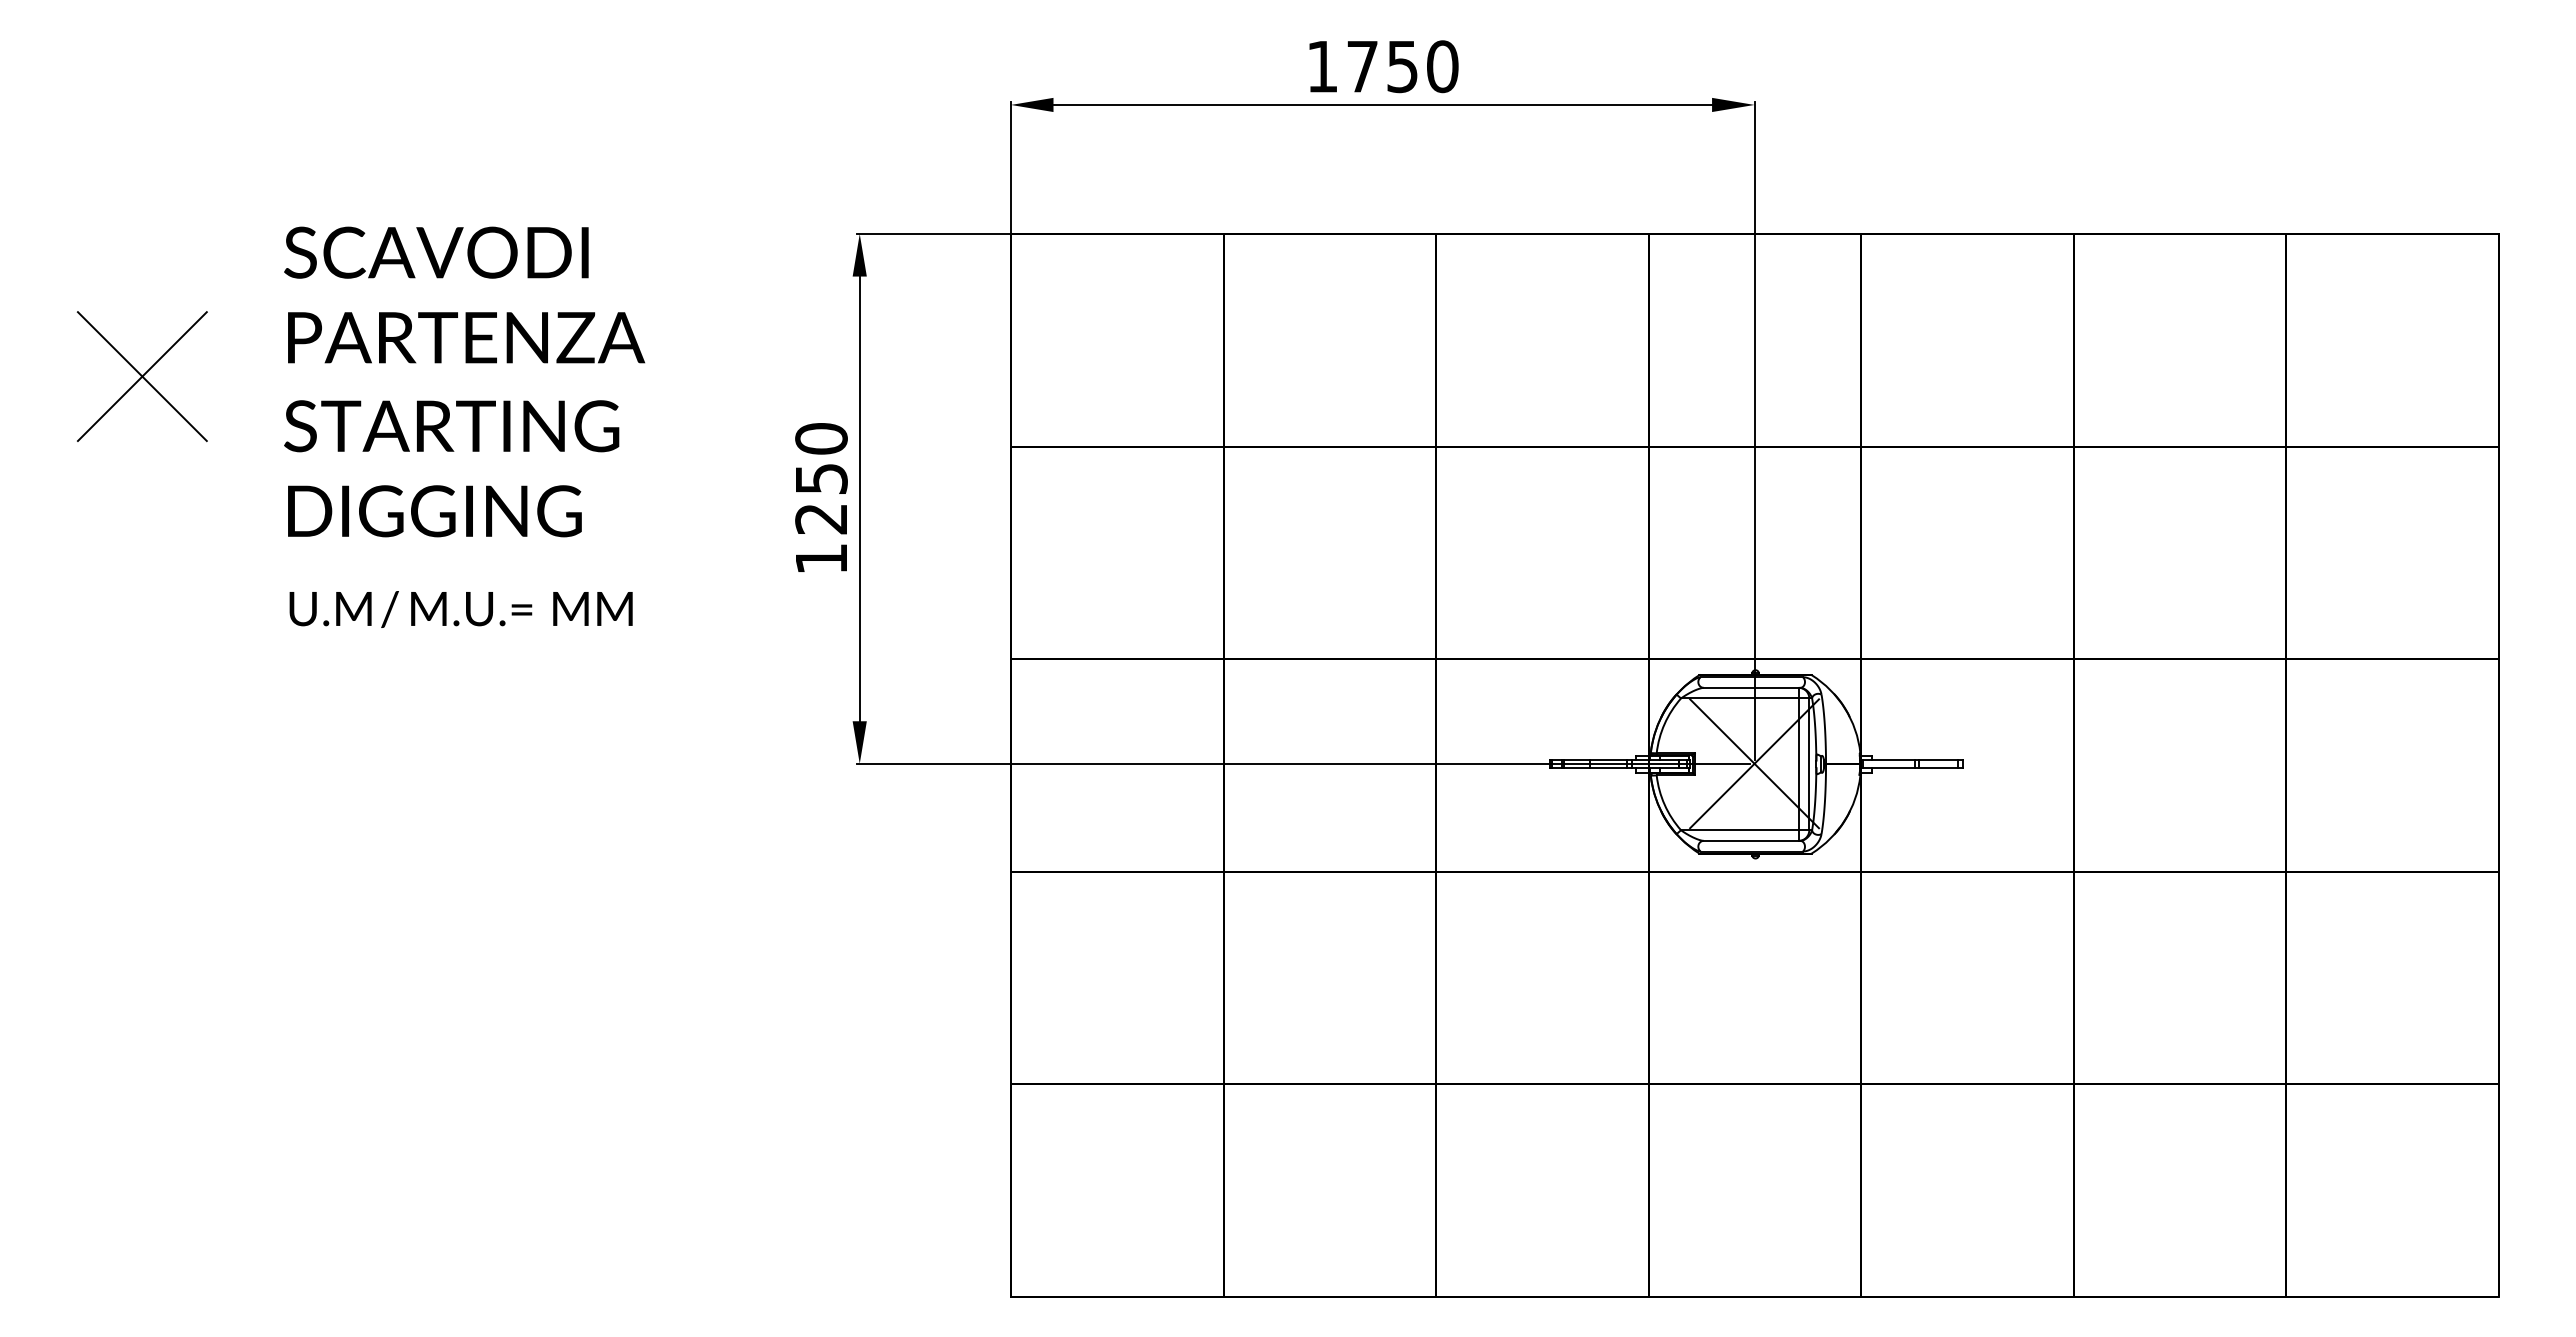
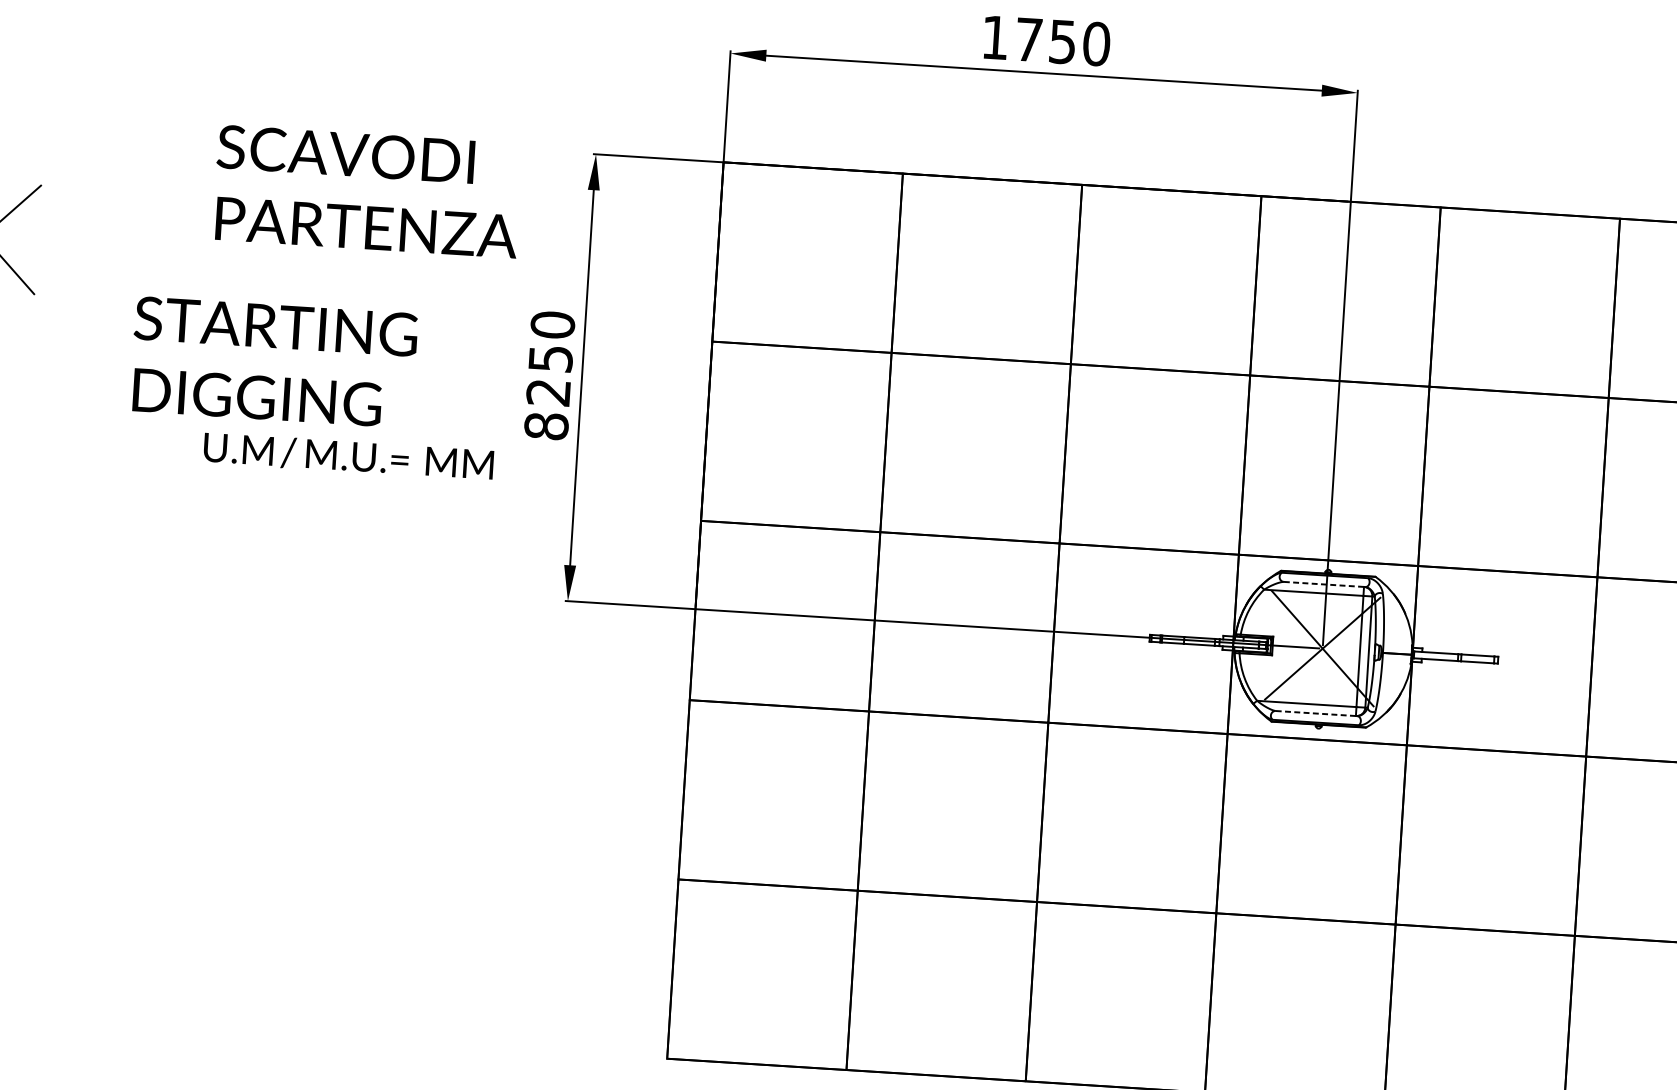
text: (464, 294) -> (367, 191), moved
text: (451, 468) -> (273, 362), moved
text: (821, 558) -> (546, 425), 1250 -> 8250
text: (460, 609) -> (348, 456), moved
line: (1752, 687) -> (1325, 584), solid -> dashed
line: (1752, 840) -> (1316, 713), solid -> dashed

